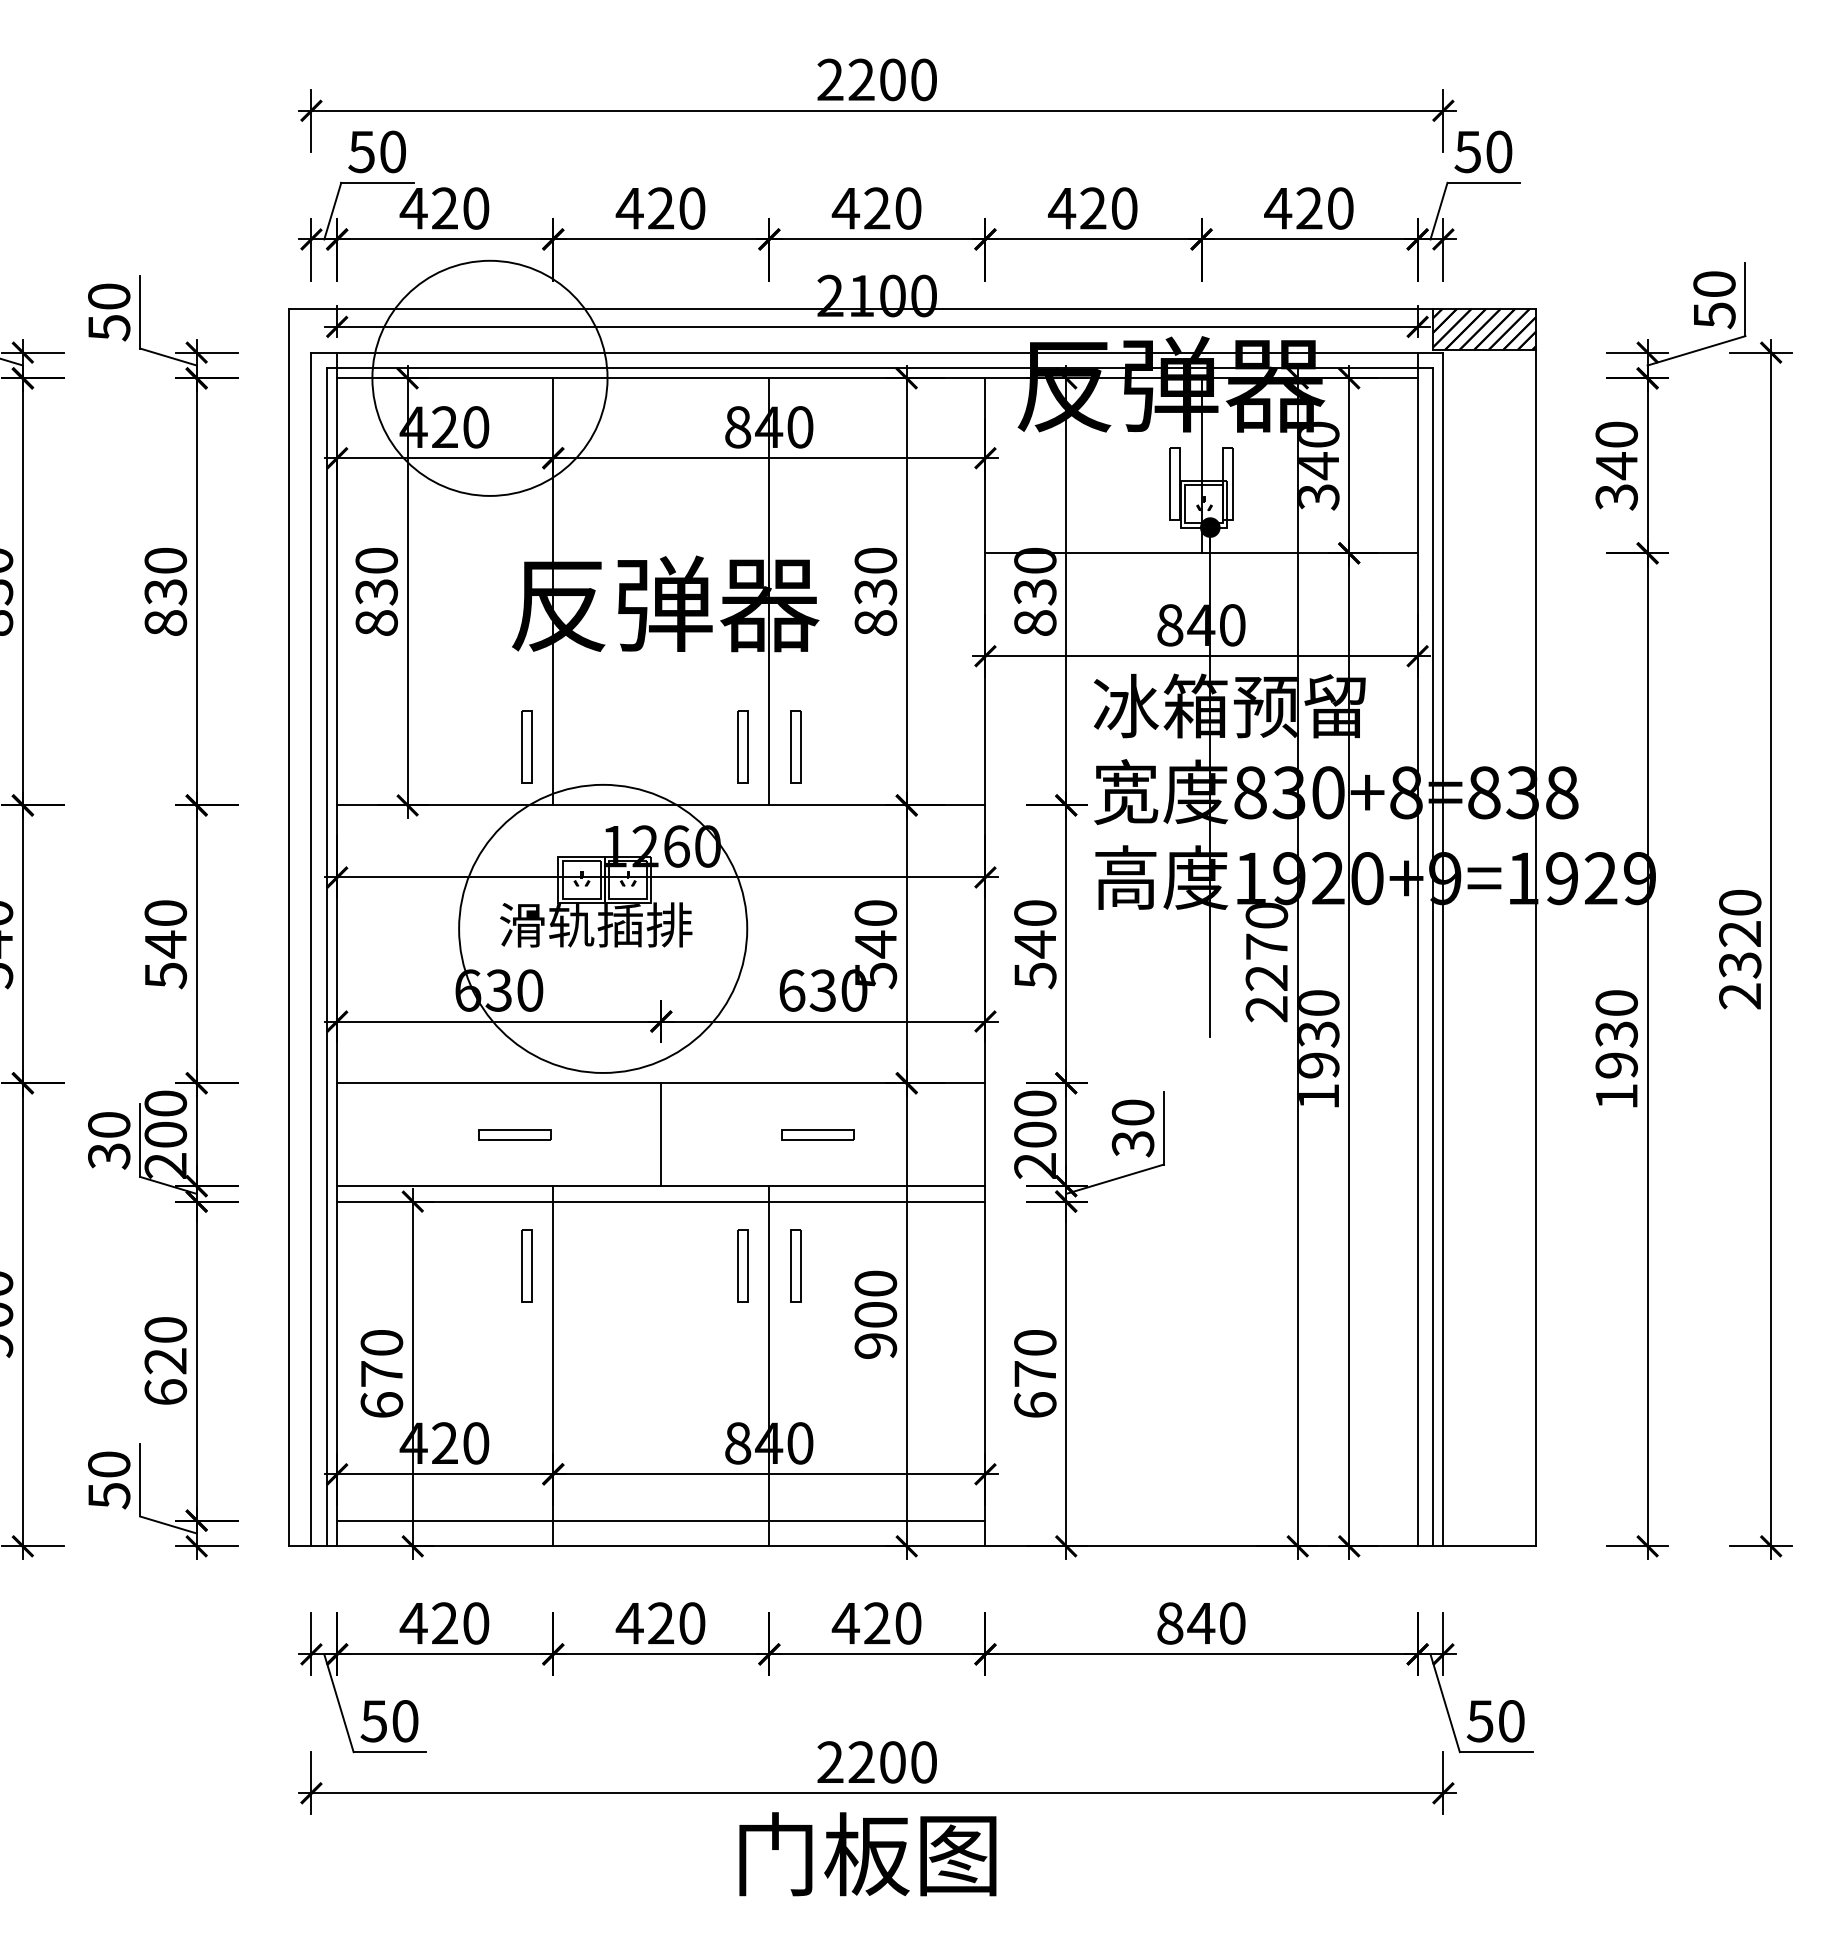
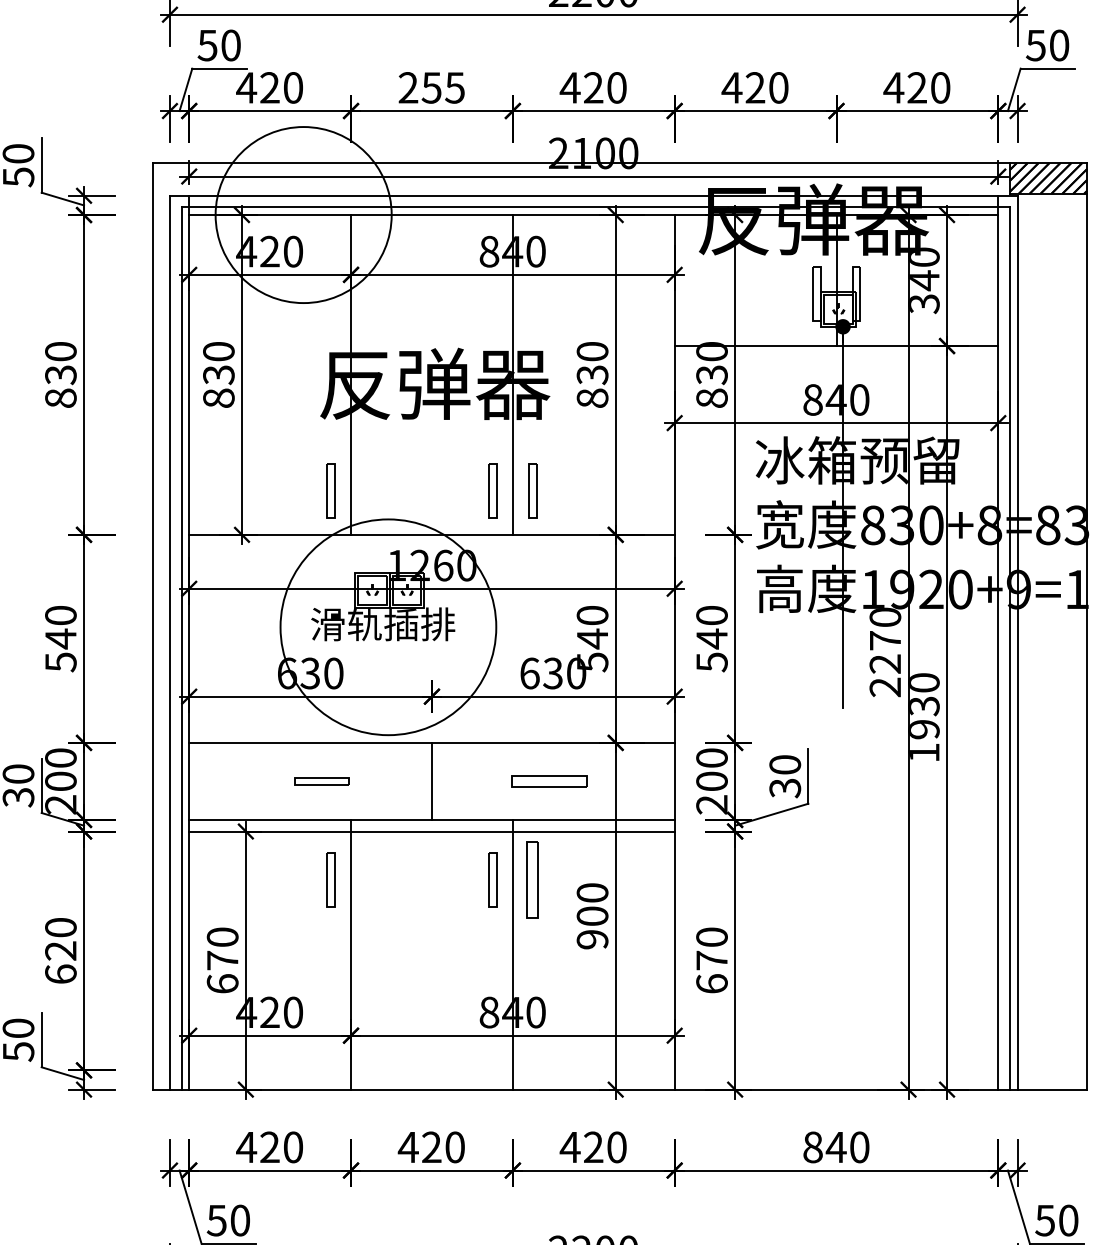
text: (660, 208) -> (431, 87), 420 -> 255
part: (817, 1134) -> (548, 781), size x1.4
part: (795, 1265) -> (532, 879), size x1.4
line: (661, 1520) -> (432, 1070), removed

